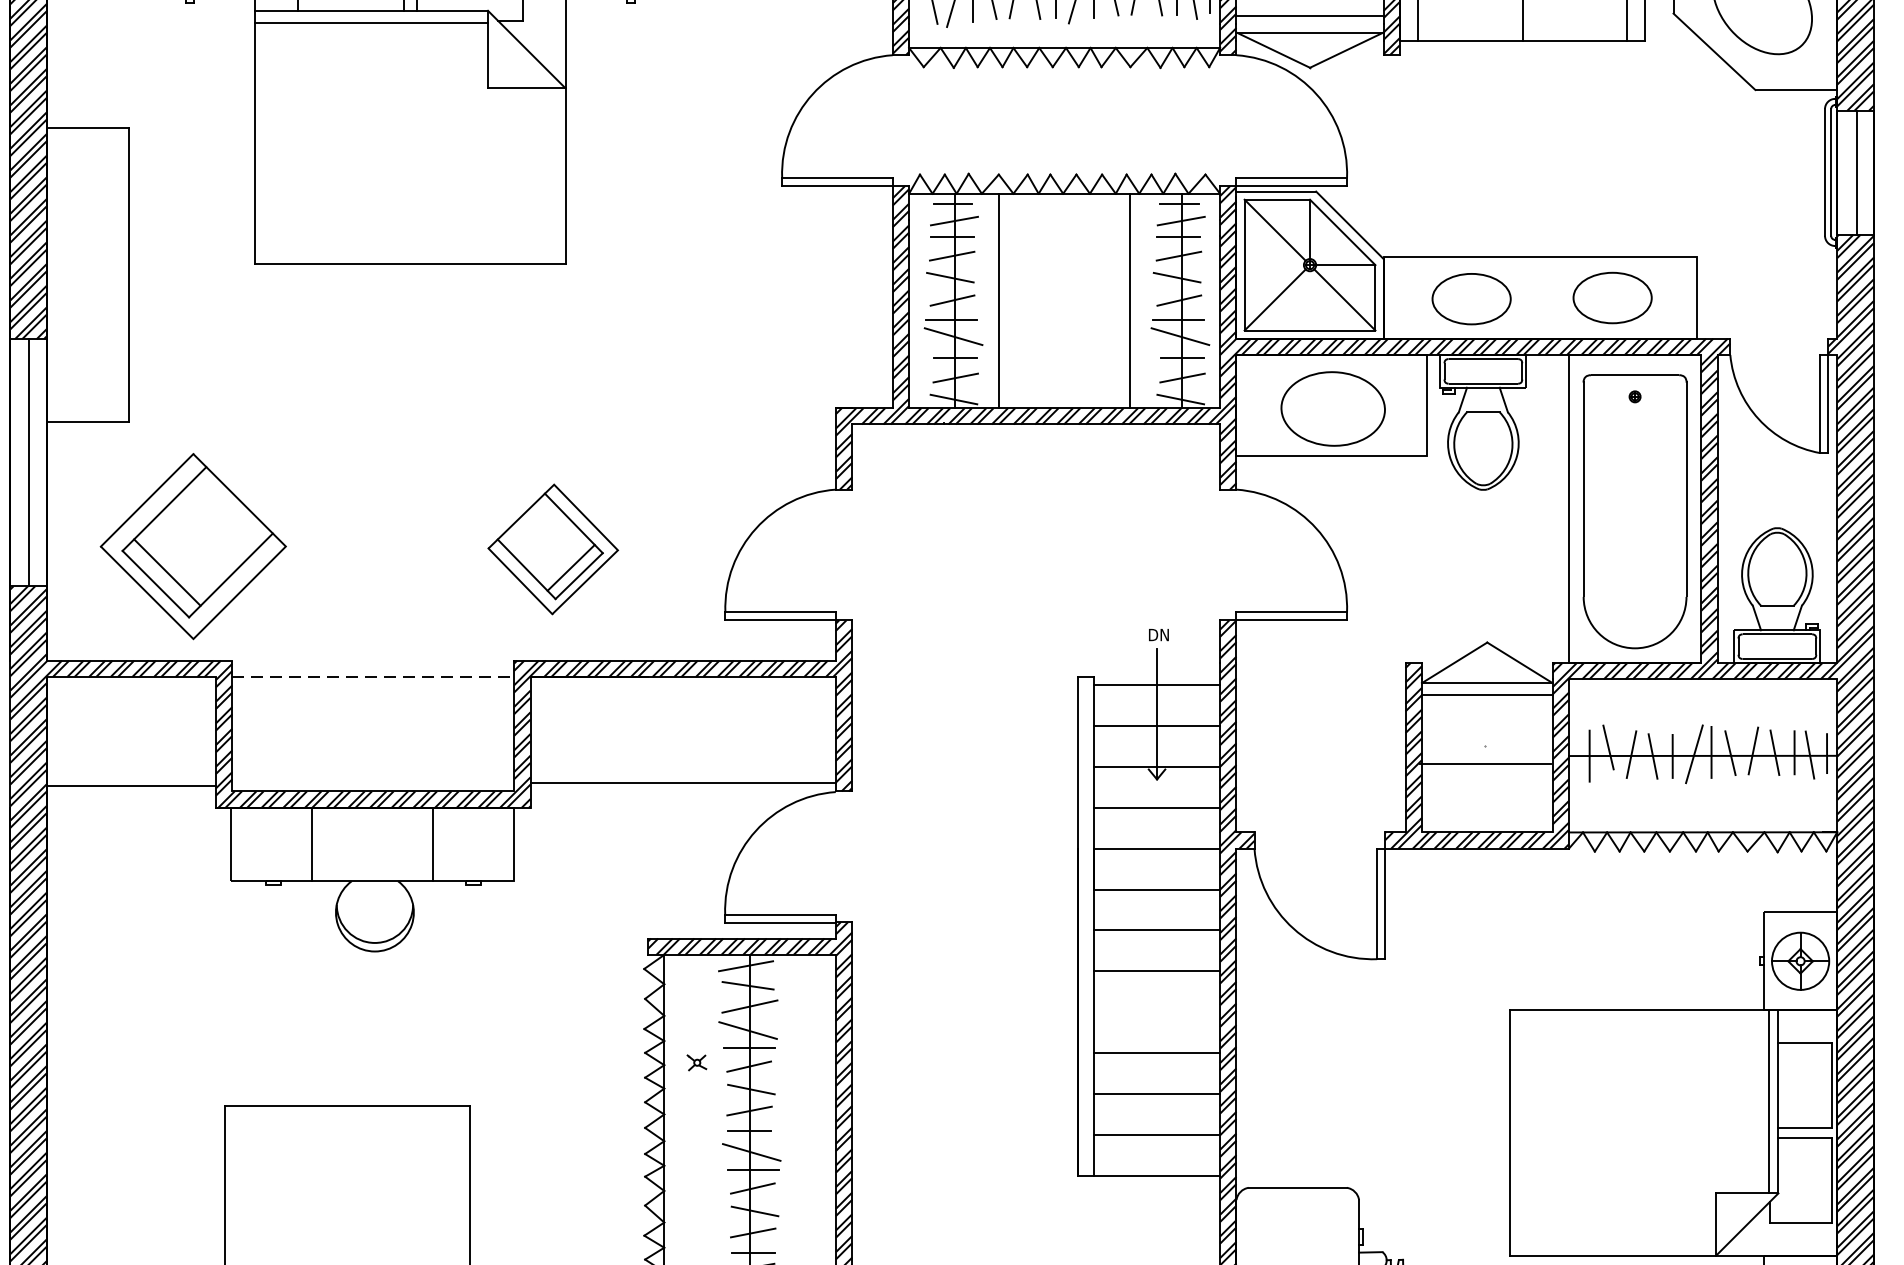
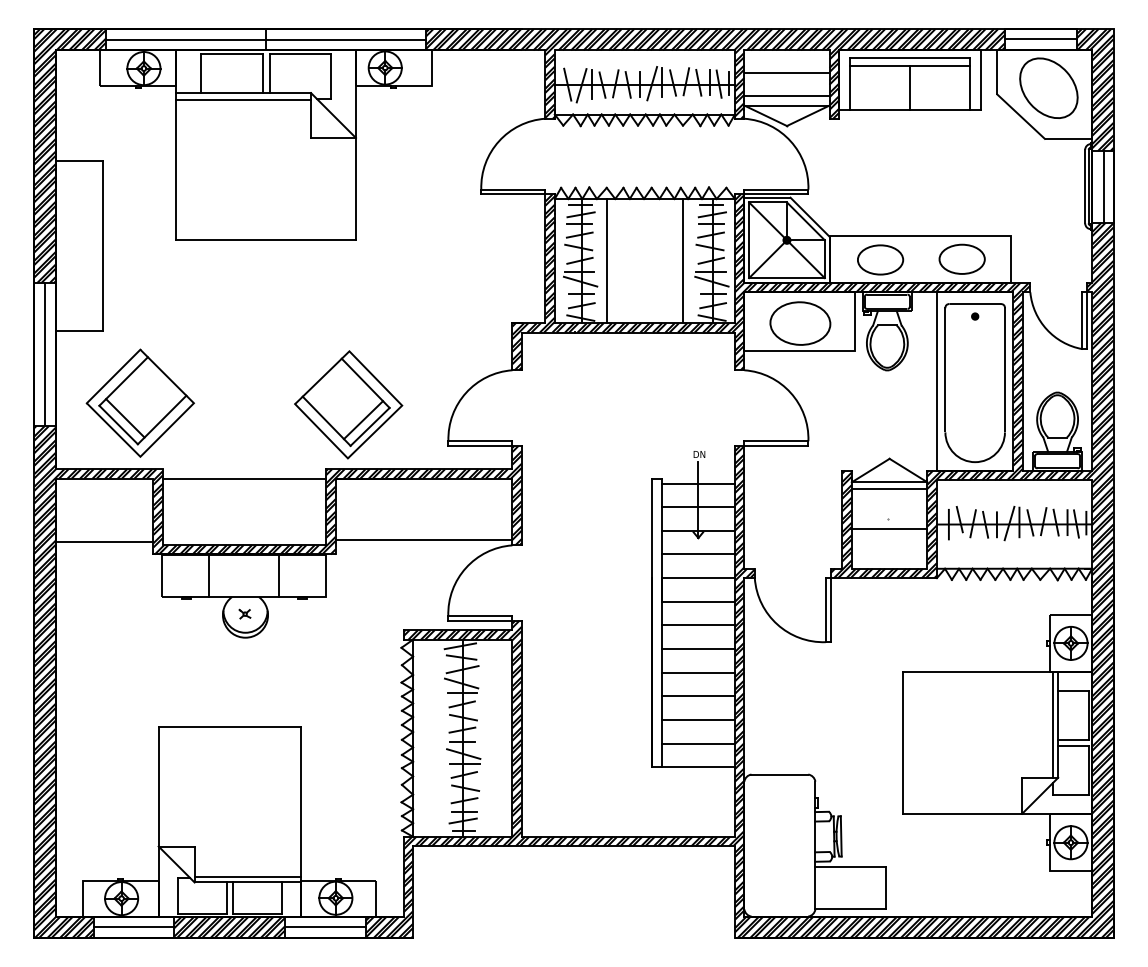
part: (552, 548) -> (348, 404), size x1.43
line: (373, 676) -> (244, 478), dashed -> solid
line: (1155, 1011) -> (697, 672), added
part: (696, 1061) -> (244, 613), moved

